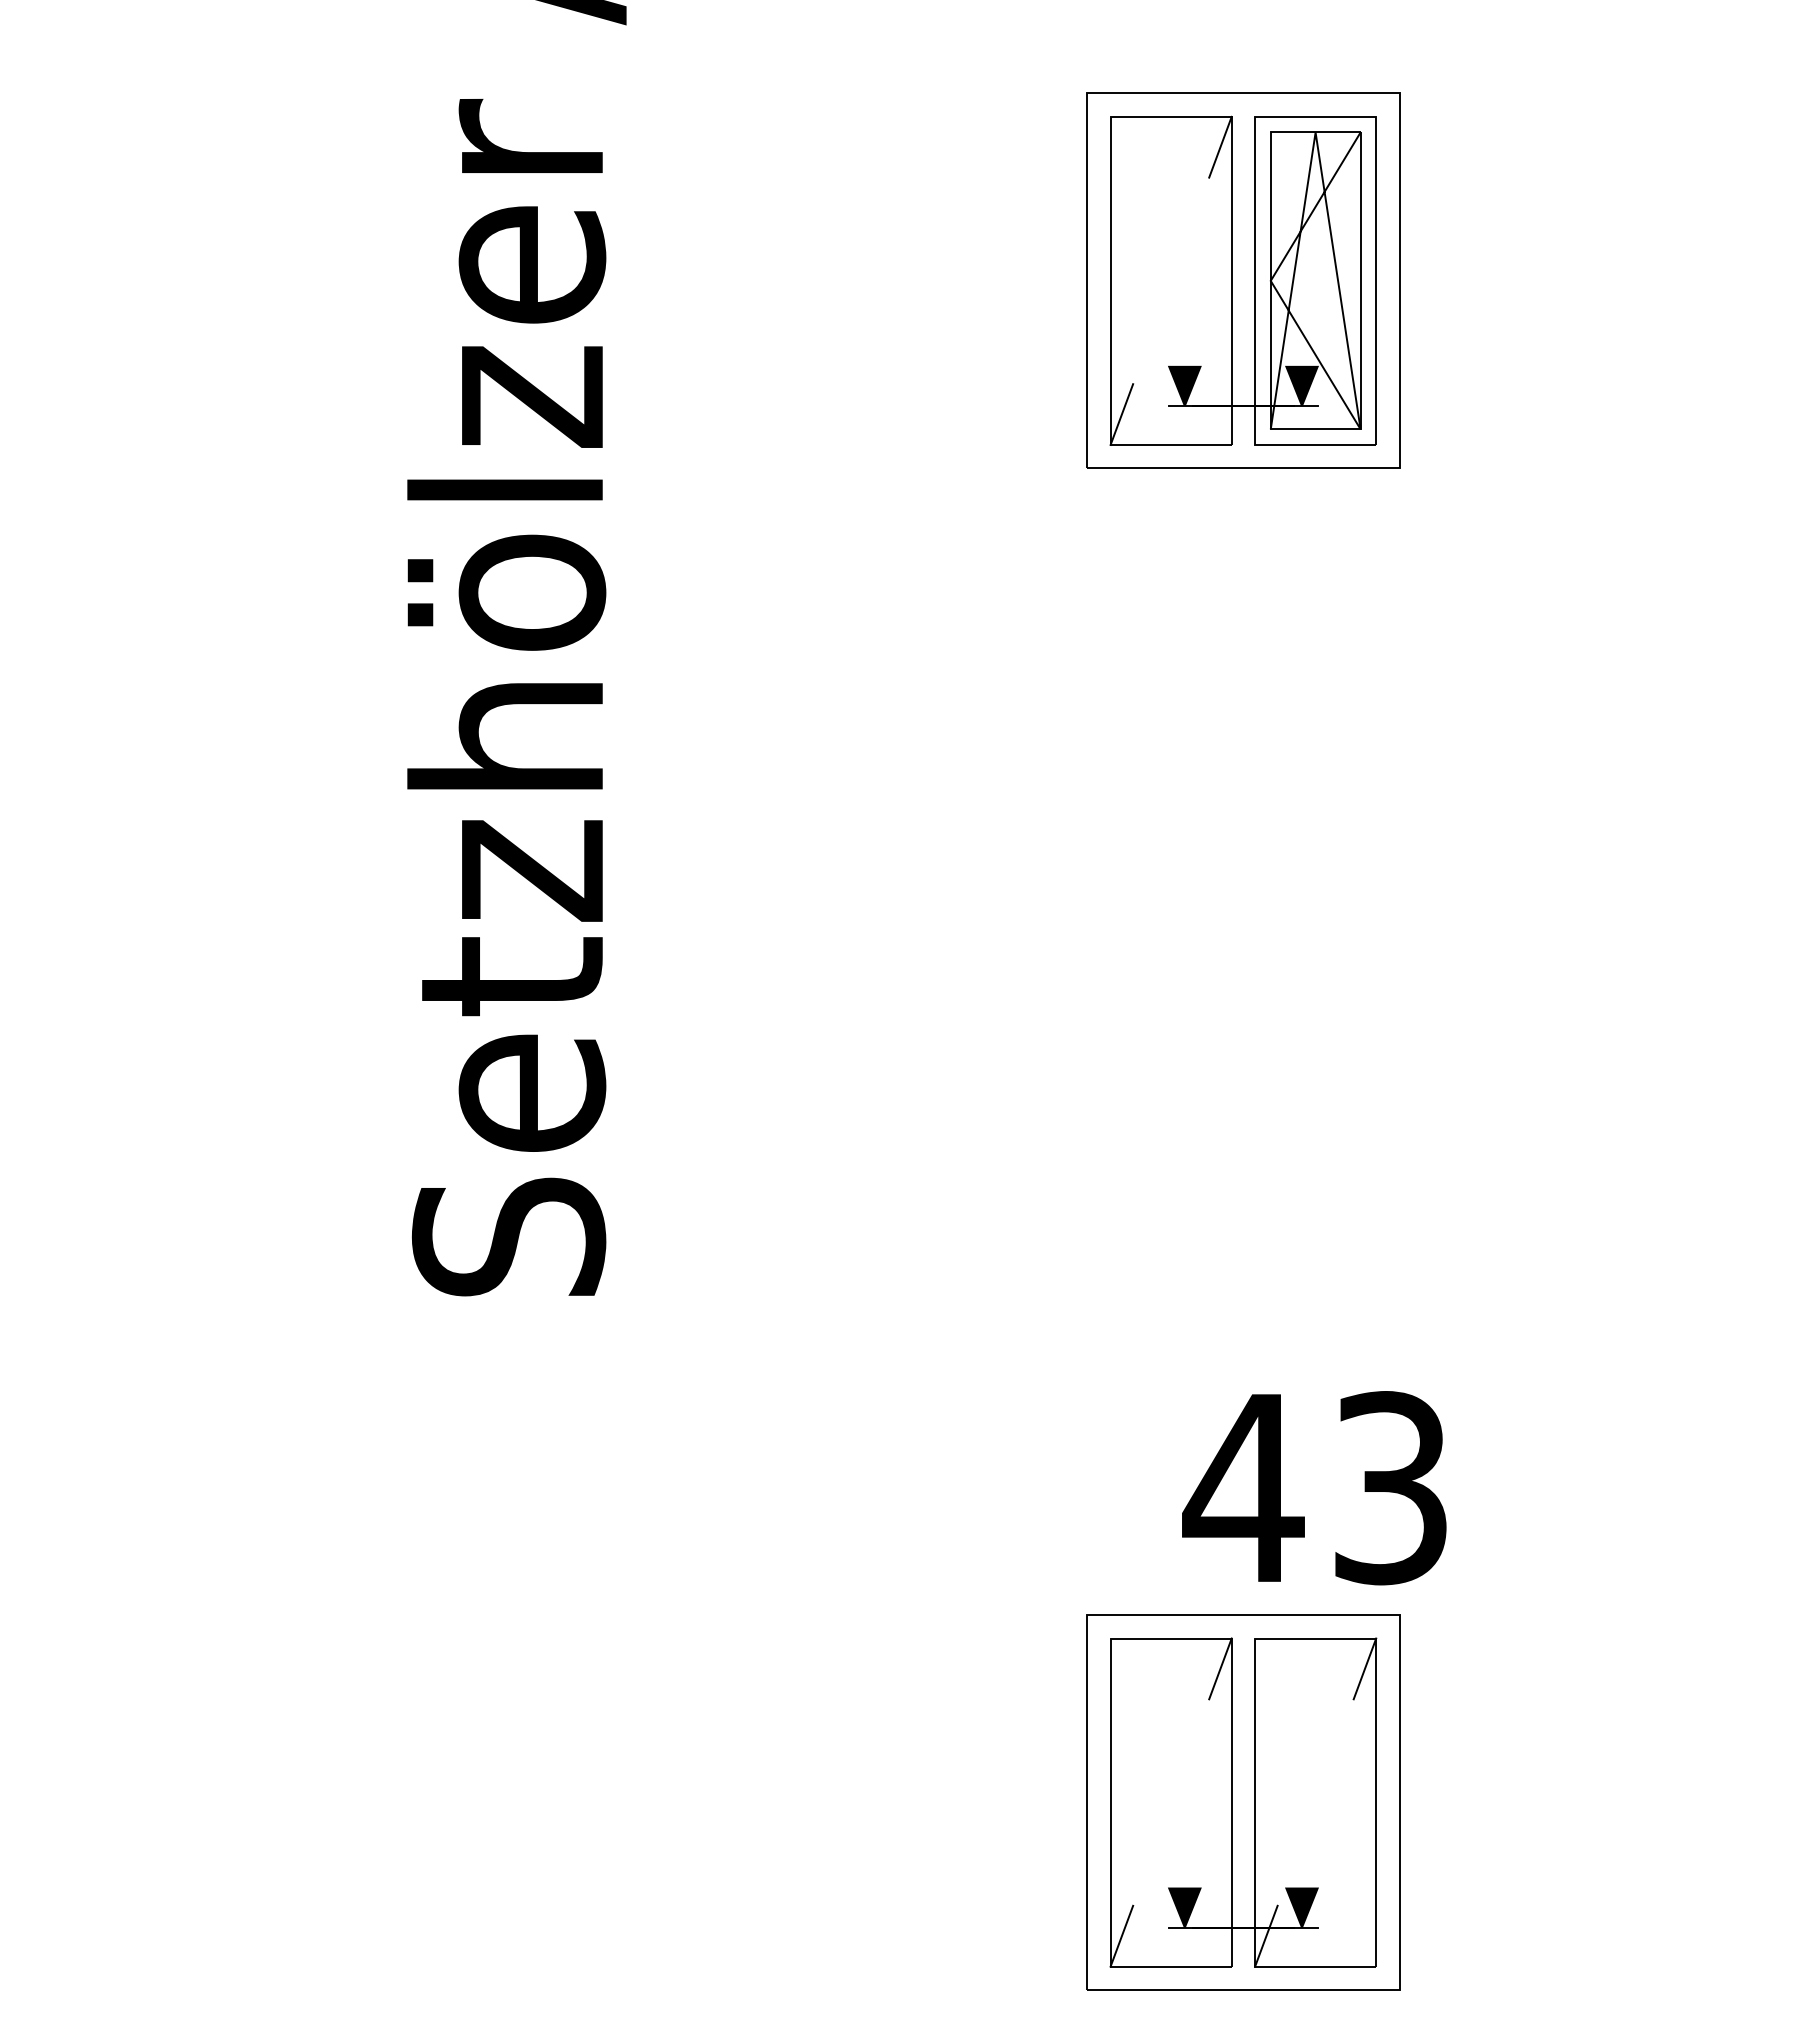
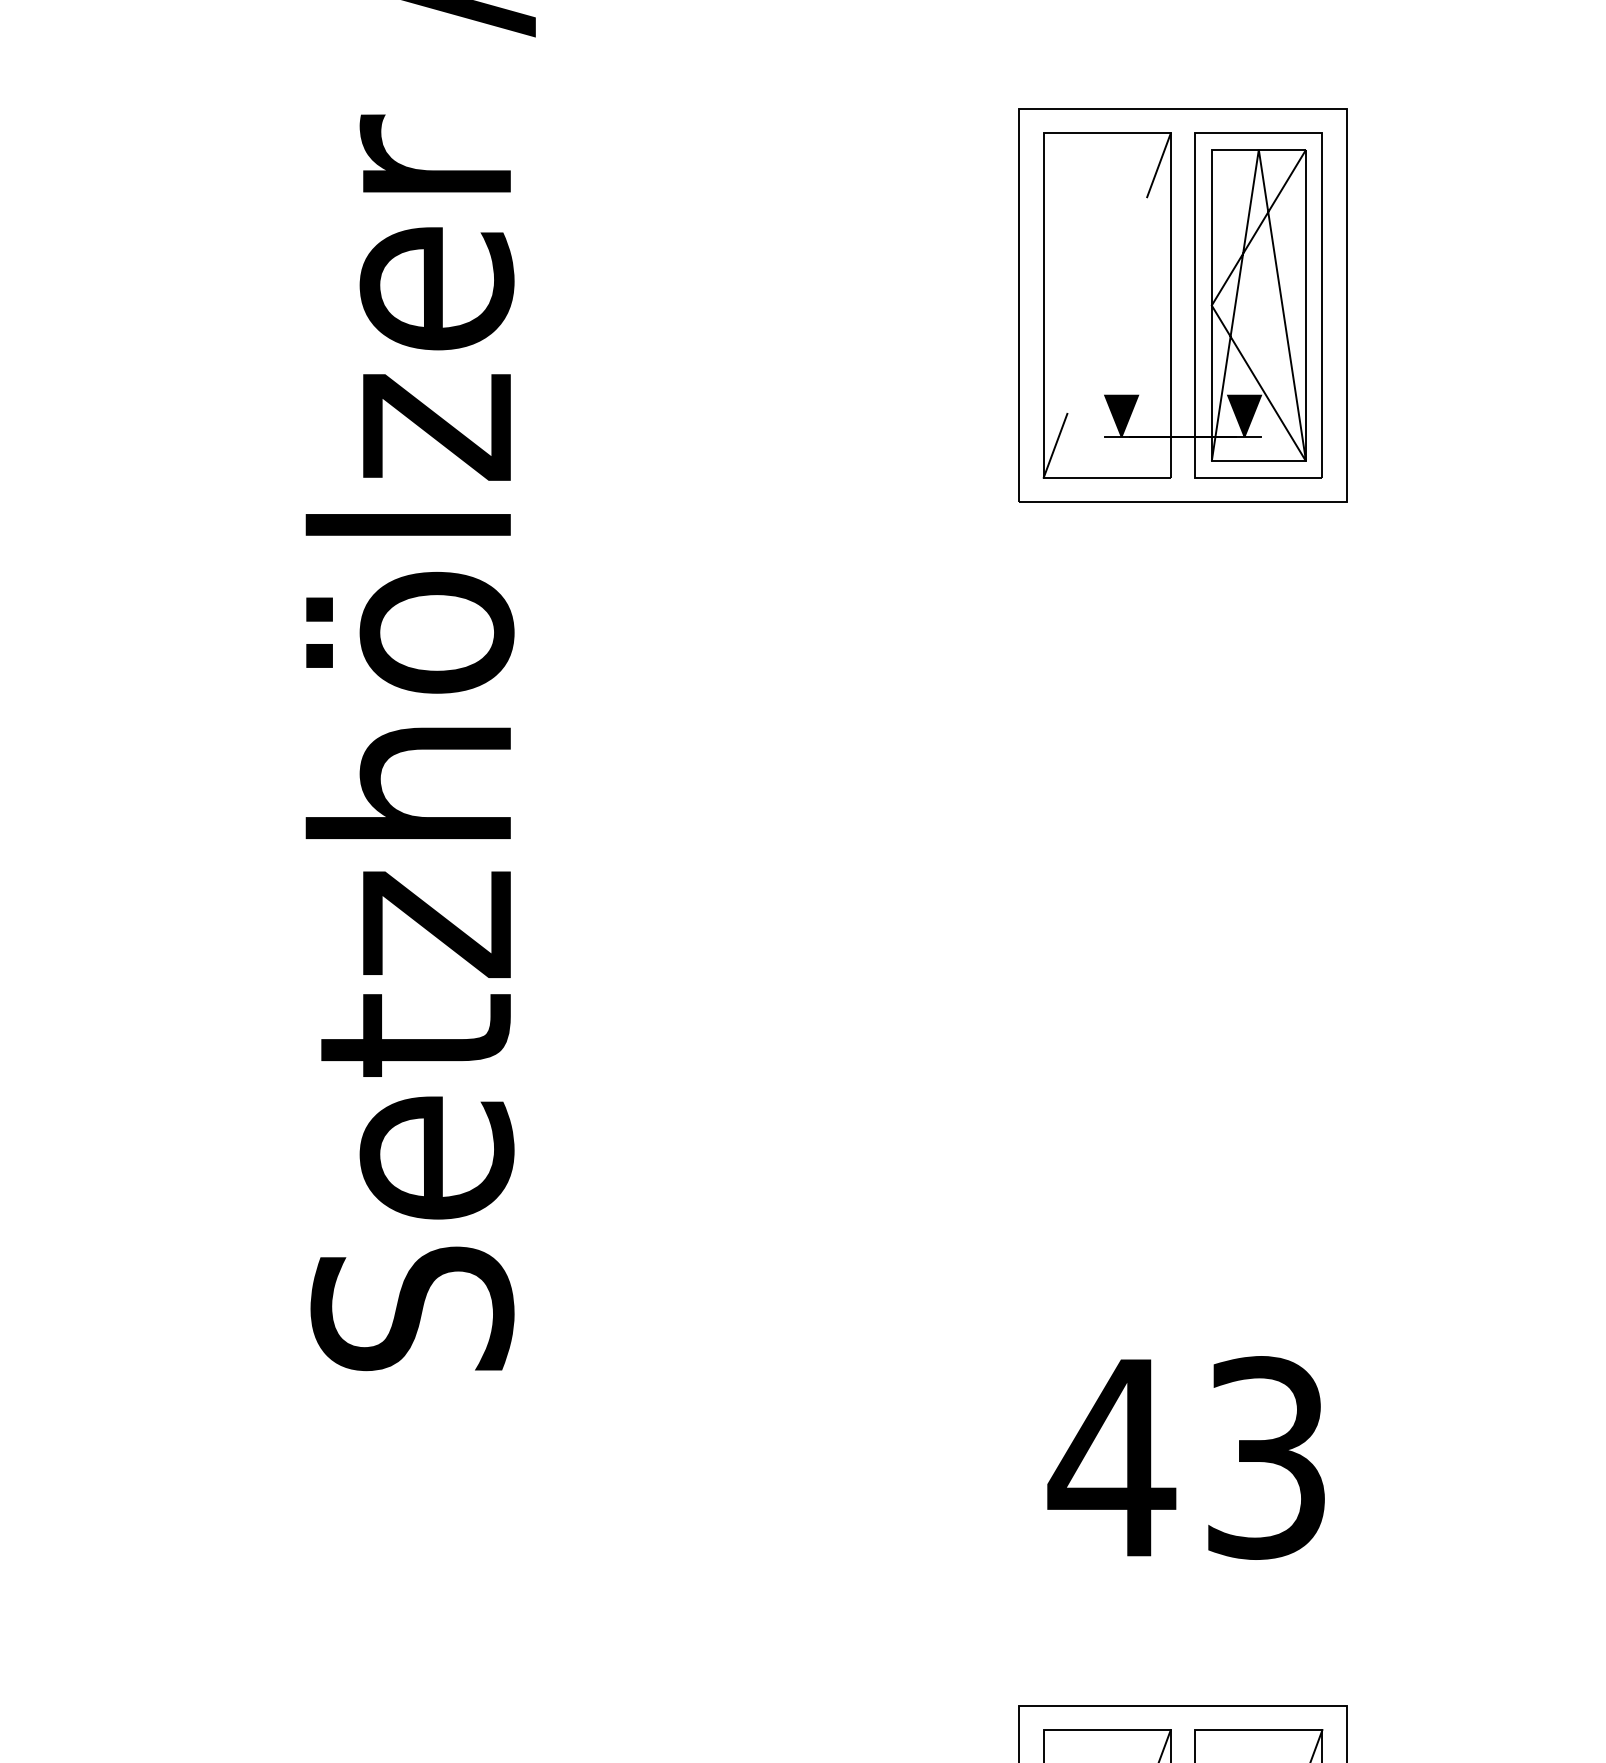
text: (1314, 1488) -> (1186, 1458), moved

